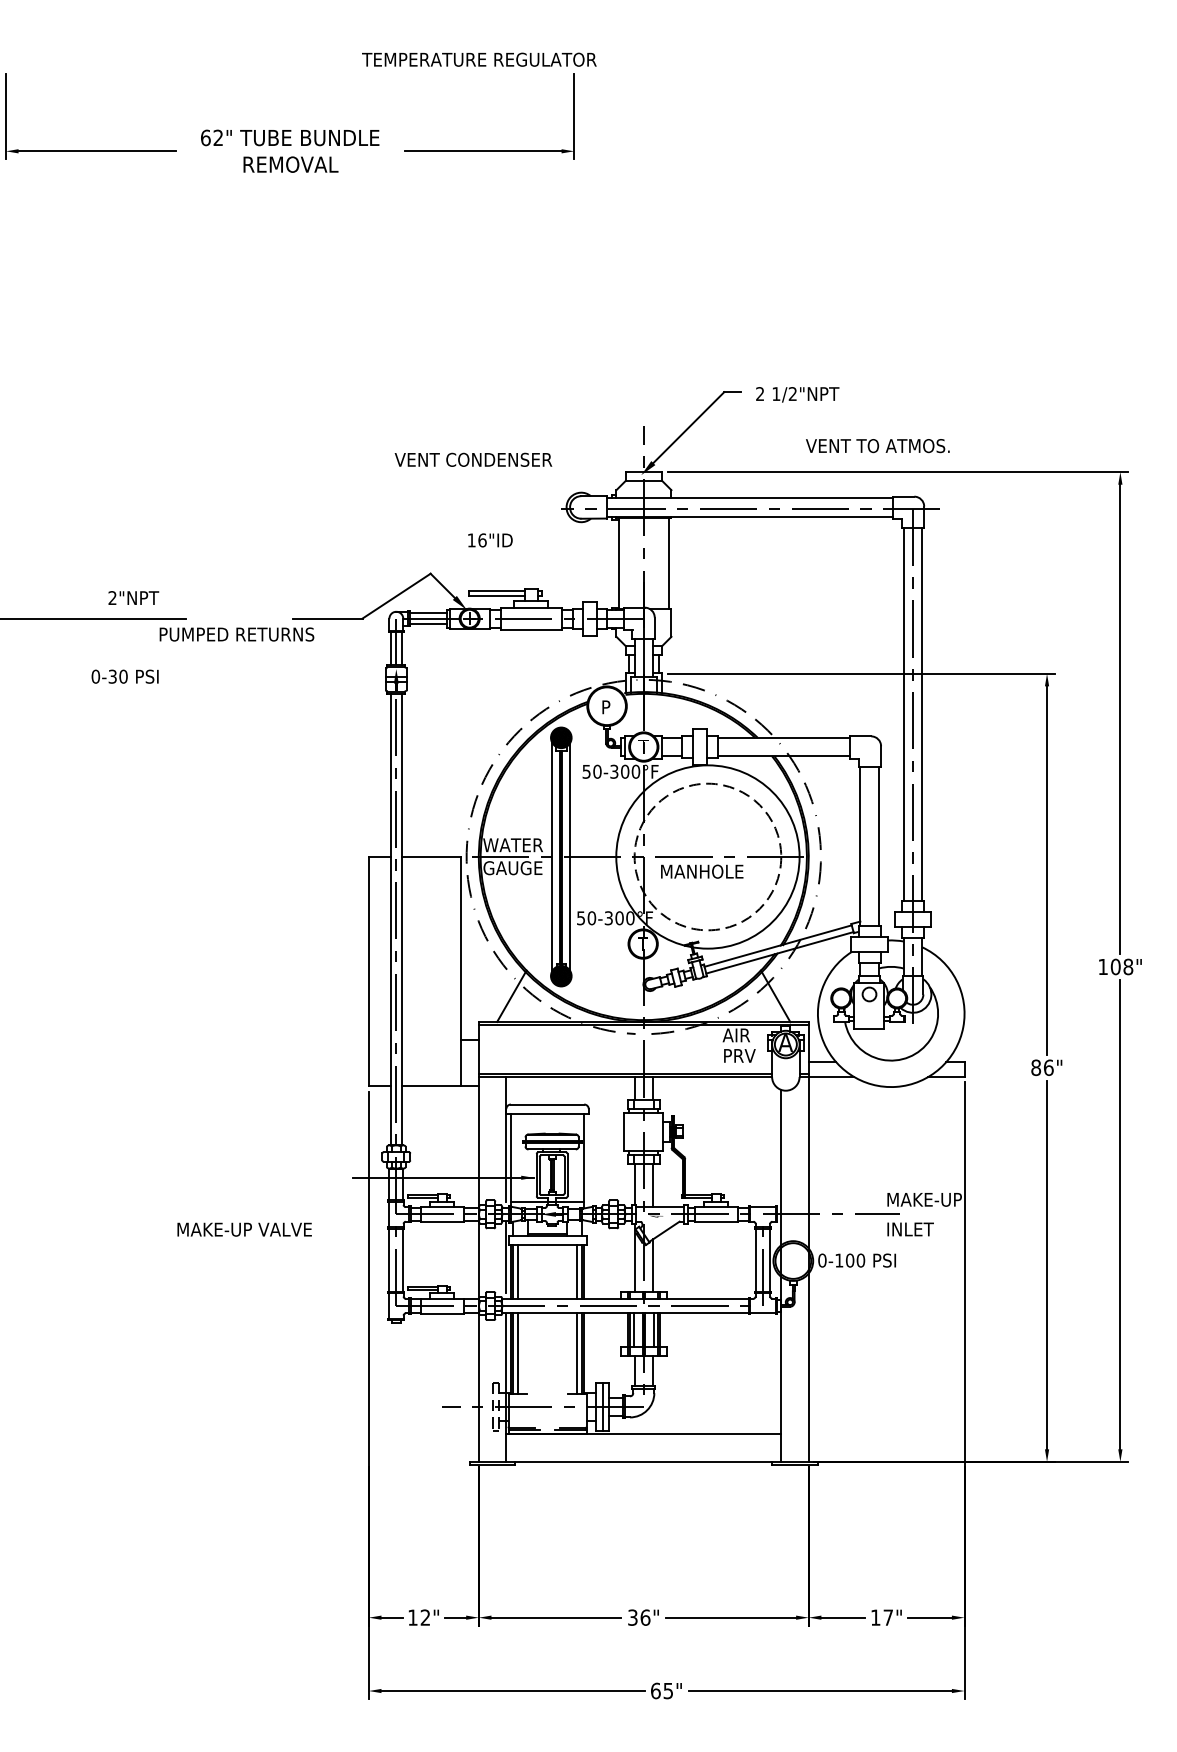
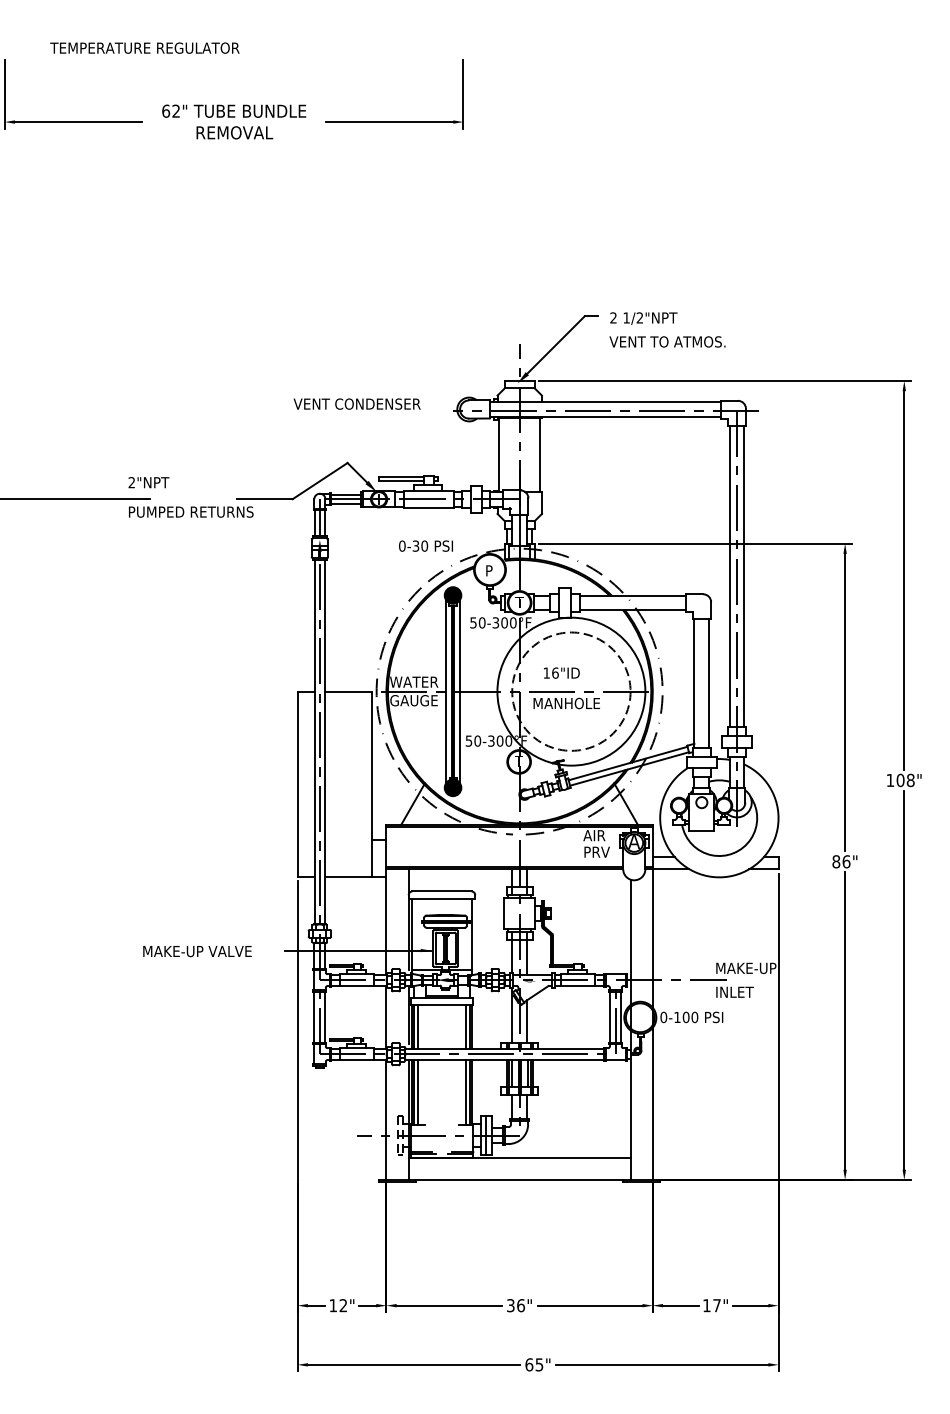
text: (478, 58) -> (144, 47), moved
text: (877, 445) -> (667, 341), moved
text: (472, 459) -> (356, 403), moved
text: (490, 539) -> (561, 672), moved
text: (133, 597) -> (148, 482), moved
text: (124, 675) -> (425, 545), moved
text: (244, 1229) -> (197, 951), moved

